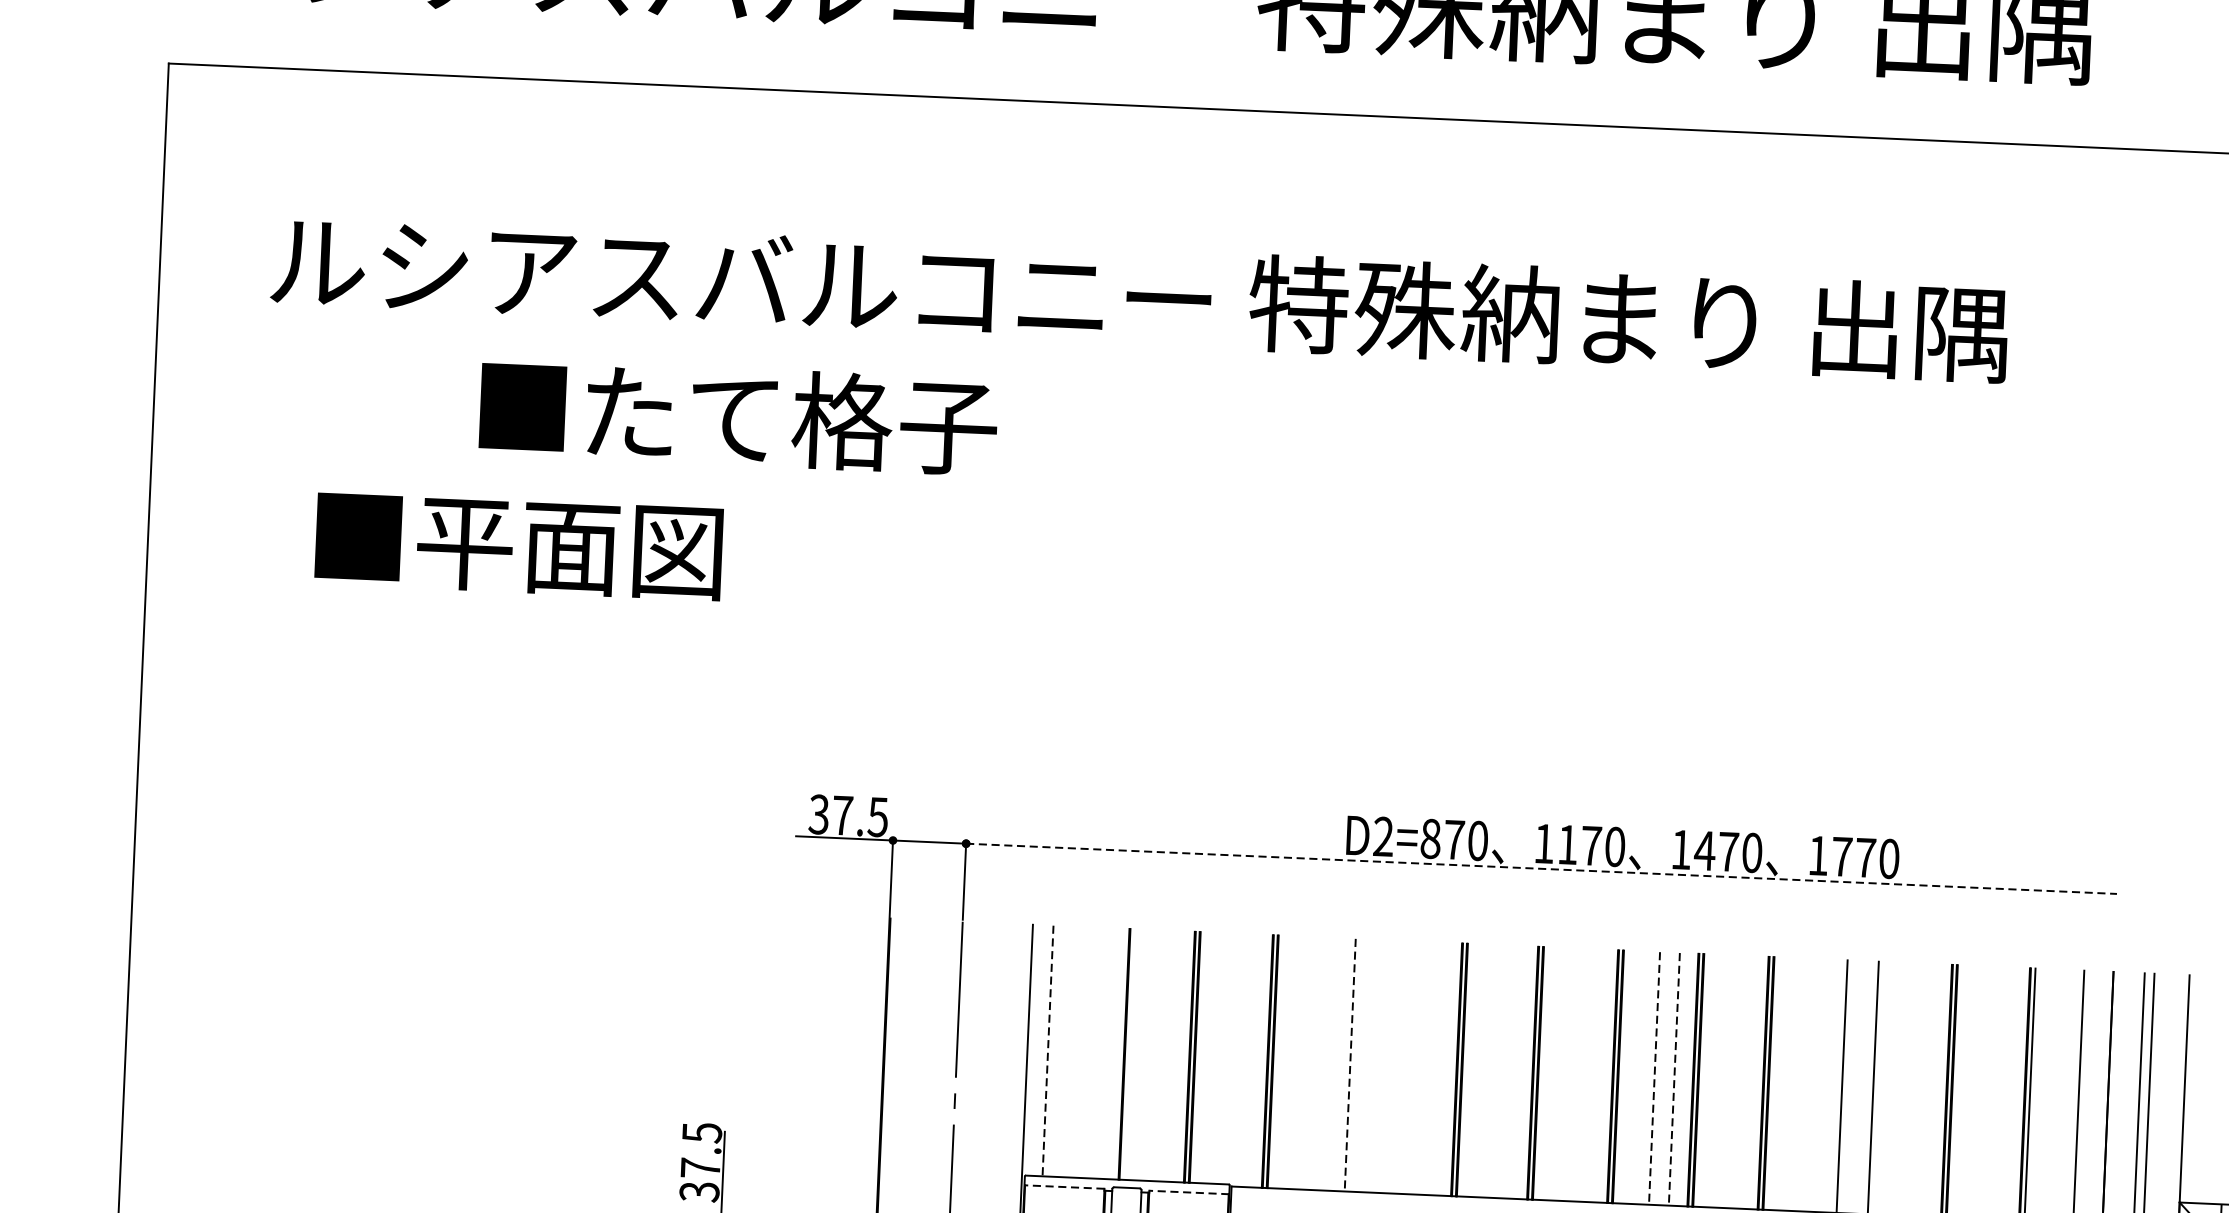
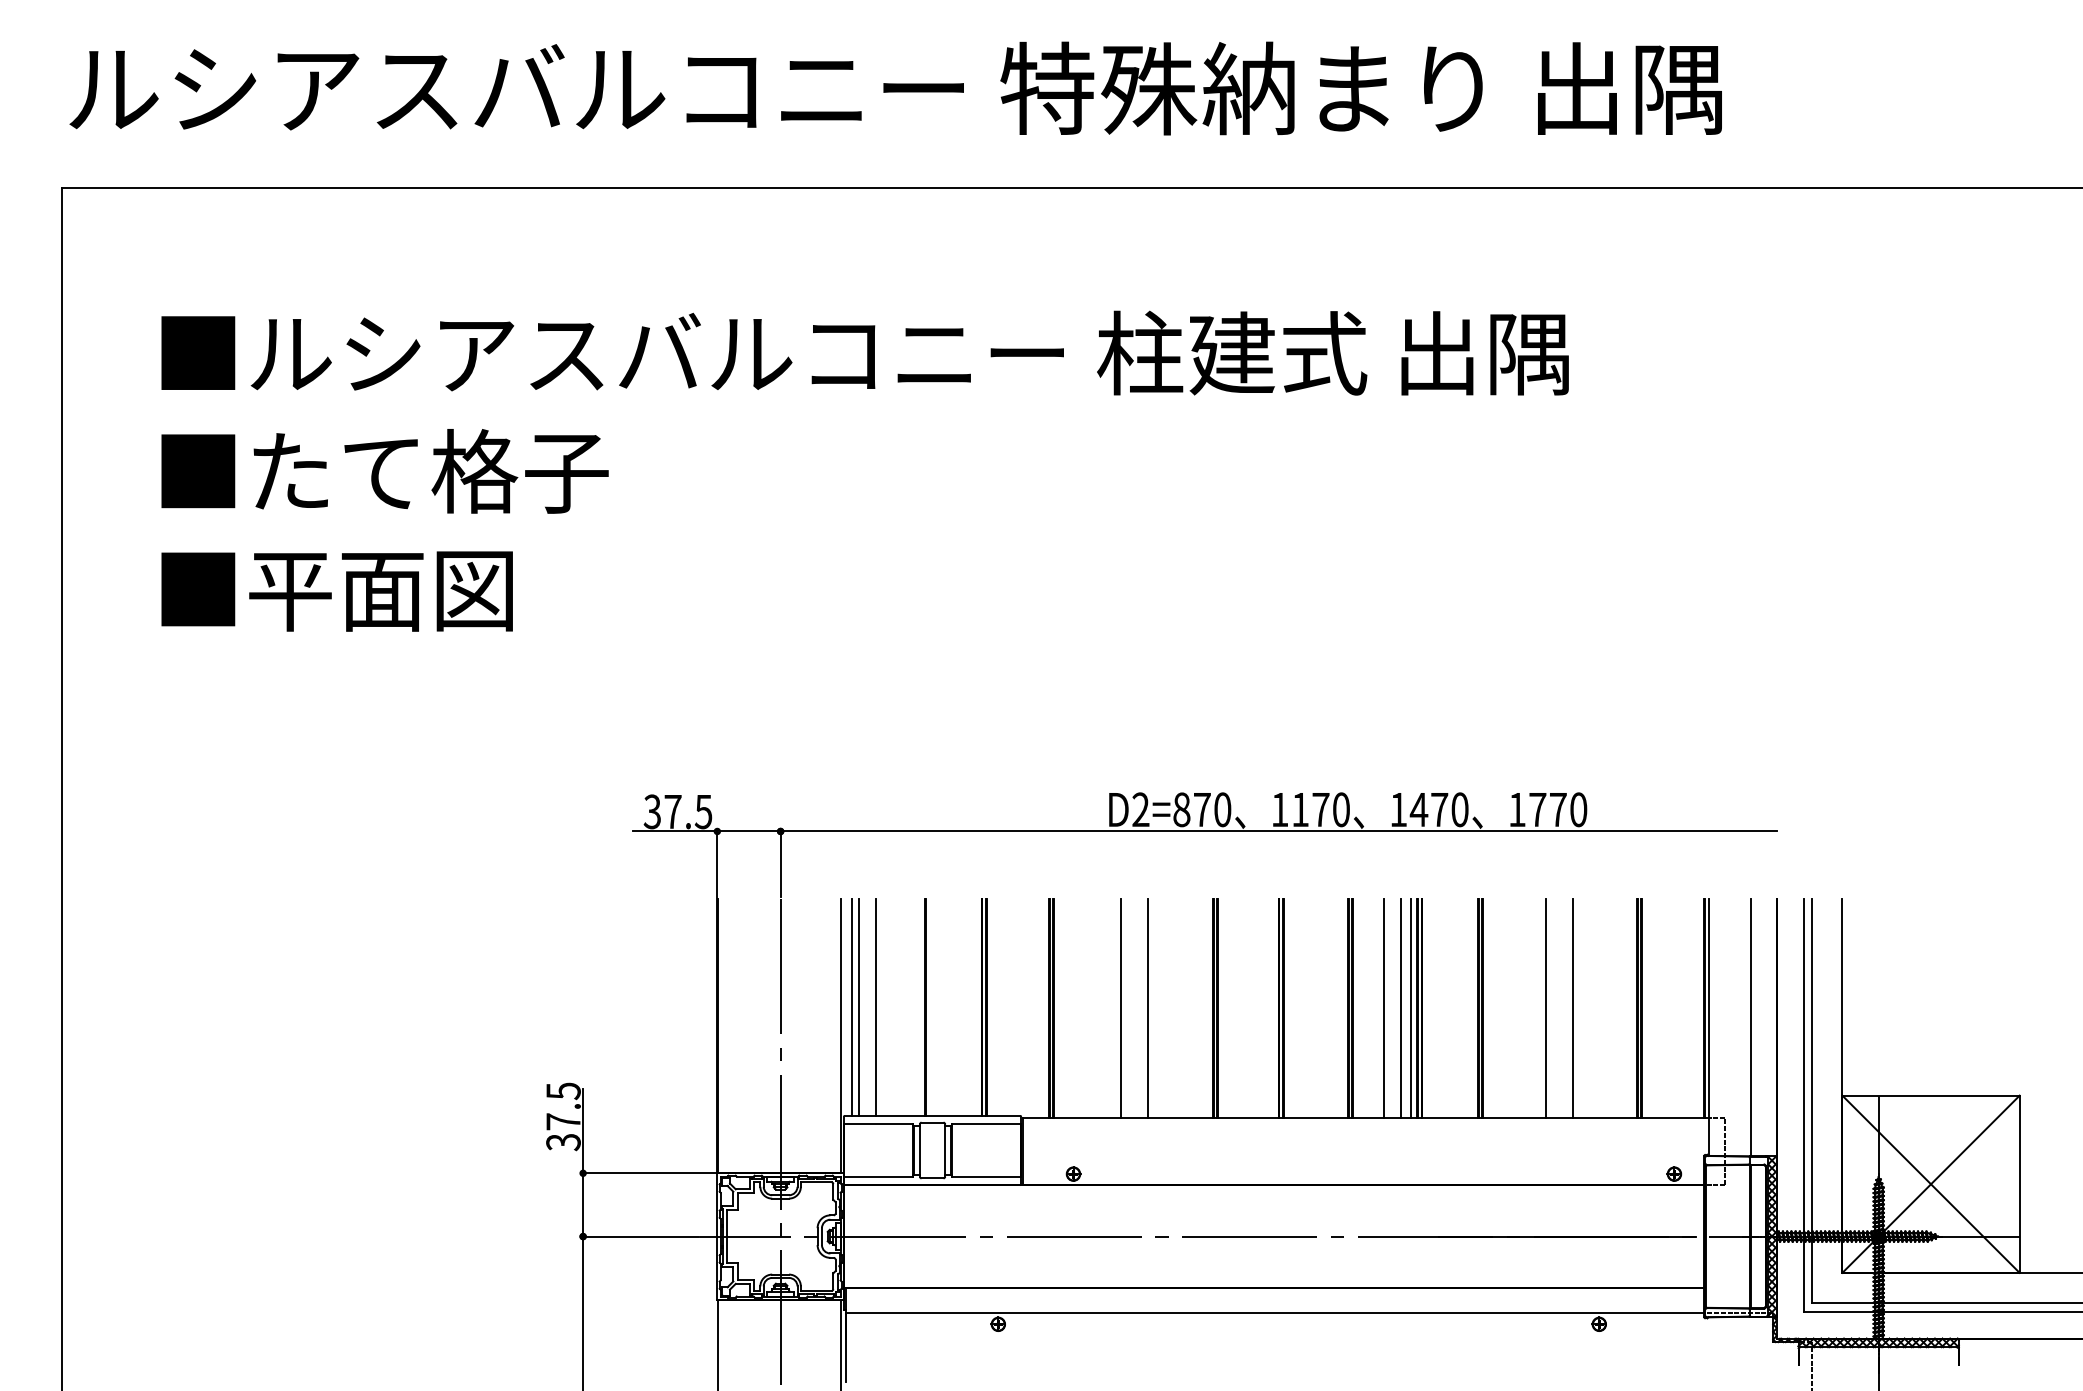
text: (1139, 296) -> (909, 352), ルシアスバルコニー 特殊納まり 出隅 -> ■ルシアスバルコニー 柱建式 出隅
text: (738, 416) -> (384, 471), moved
text: (518, 546) -> (336, 591), moved
line: (1541, 868) -> (1278, 831), dashed -> solid
line: (1039, 1049) -> (851, 1006), added
line: (1068, 1050) -> (876, 1006), added
line: (1048, 1051) -> (859, 1007), dashed -> solid
line: (1349, 1065) -> (1120, 1008), dashed -> solid
line: (1381, 1065) -> (1147, 1007), added
line: (1654, 1078) -> (1384, 1008), dashed -> solid
line: (1686, 1078) -> (1411, 1007), added
line: (1674, 1079) -> (1401, 1008), dashed -> solid
line: (1064, 1187) -> (878, 1124), dashed -> solid
line: (1189, 1192) -> (986, 1124), dashed -> solid

